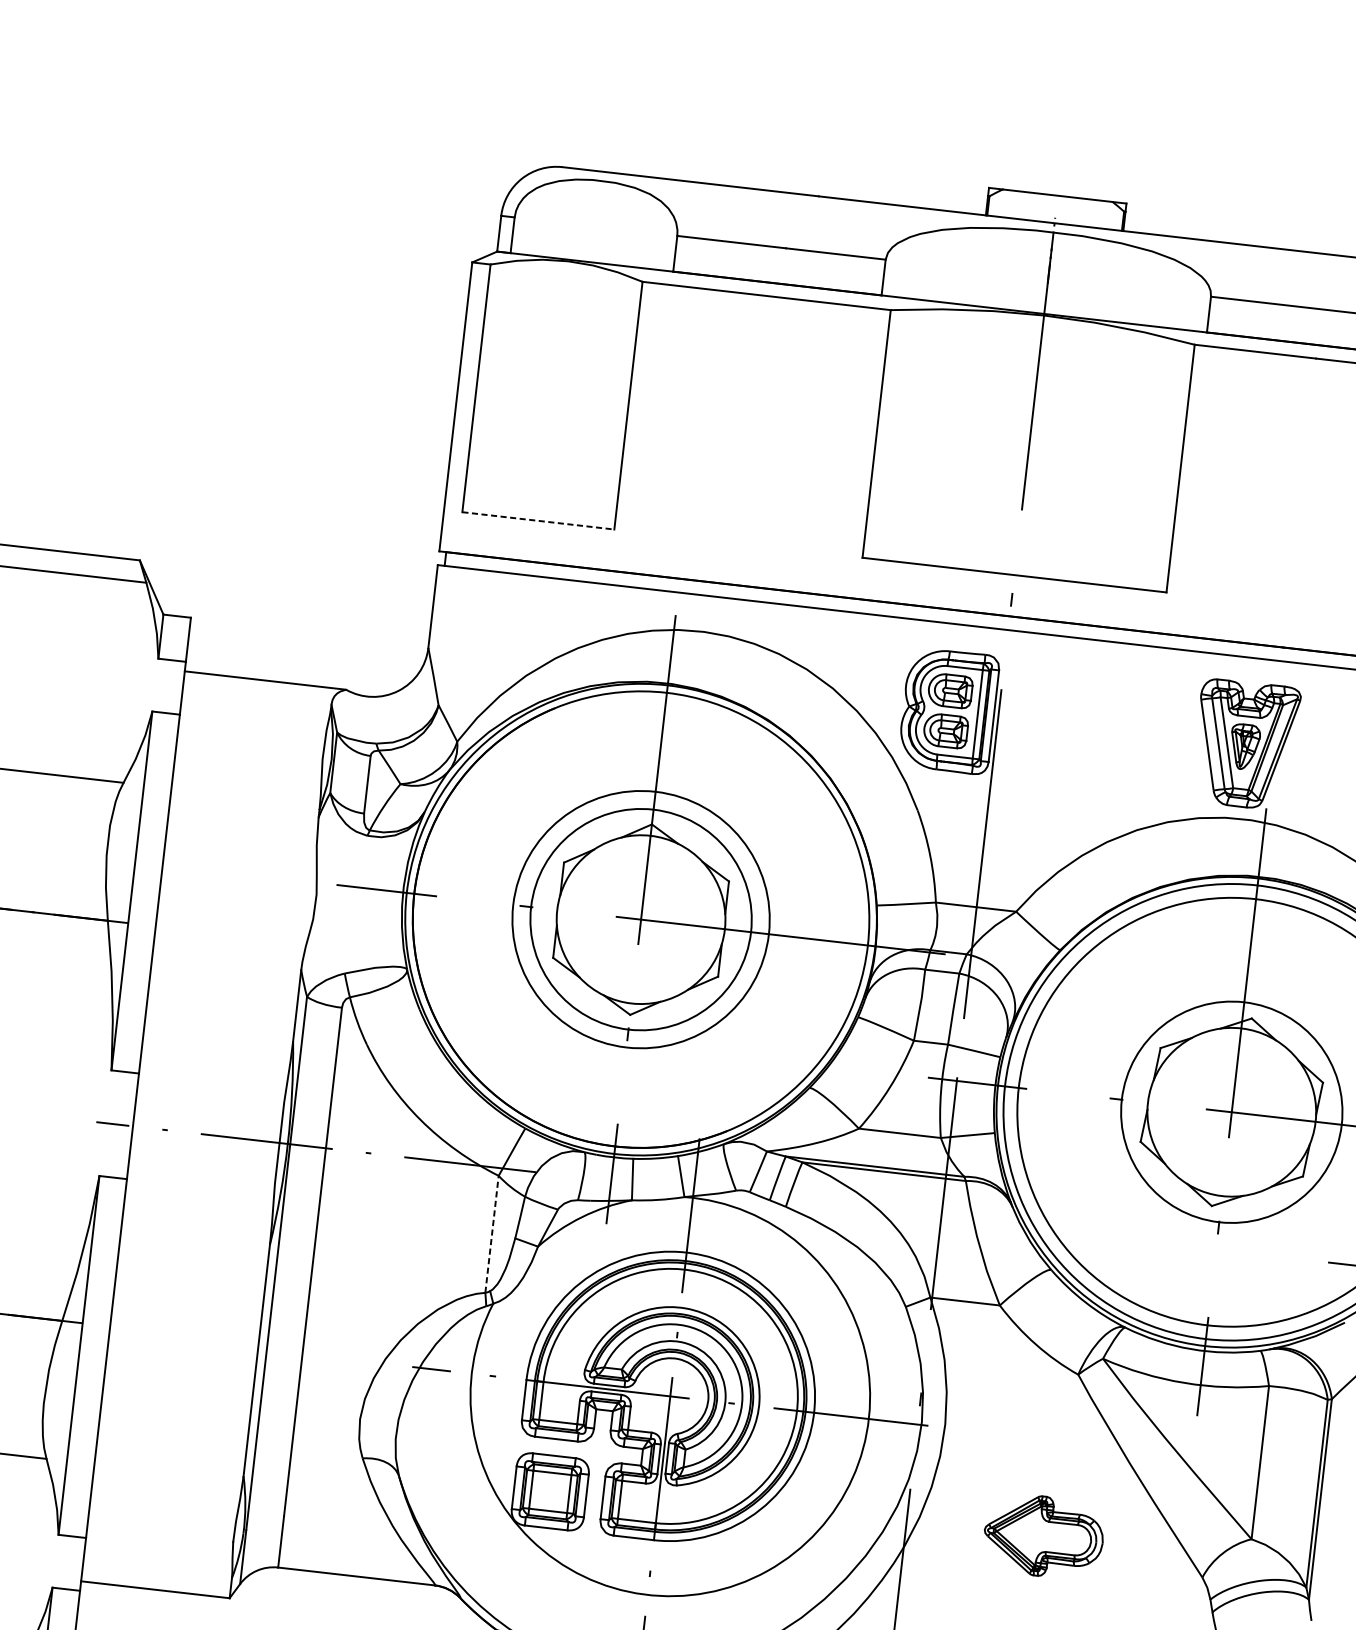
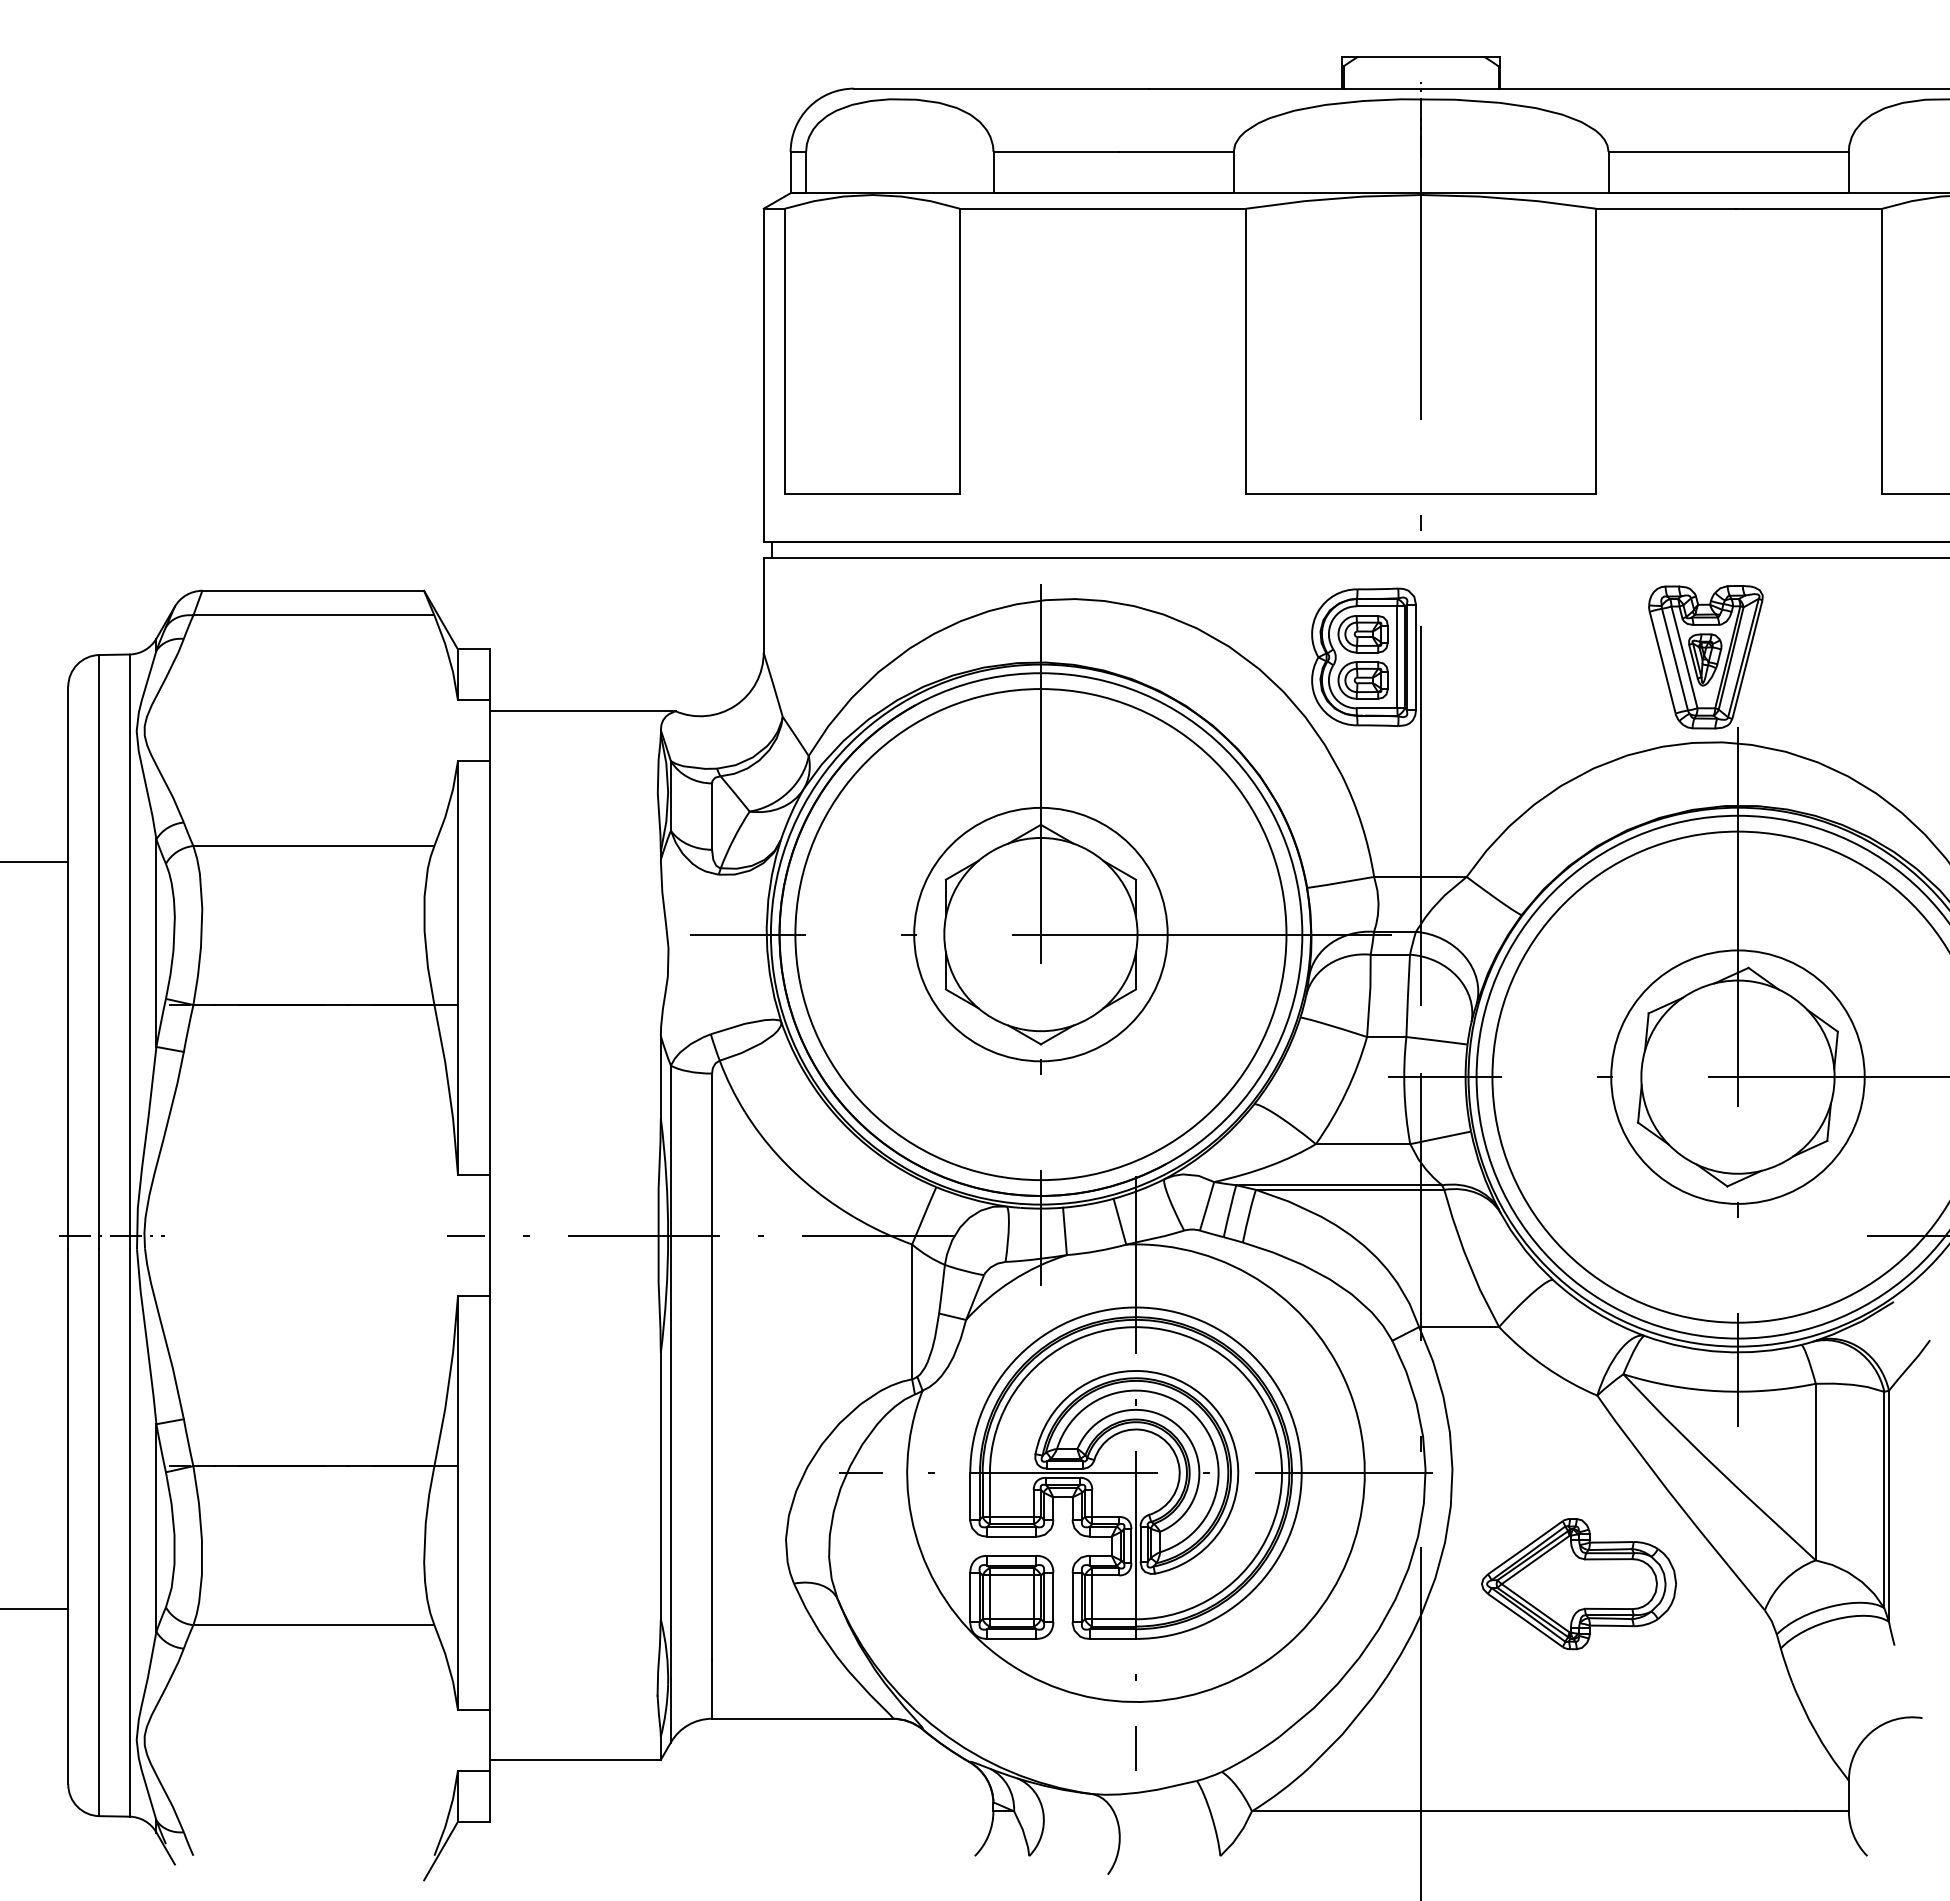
line: (538, 521) -> (872, 494), dashed -> solid
circle: (640, 919) -> (1040, 934), size x1.67
line: (492, 1233) -> (912, 1311), dashed -> solid
part: (1043, 1536) -> (1578, 1584), size x1.43

